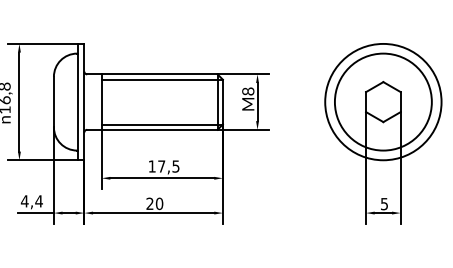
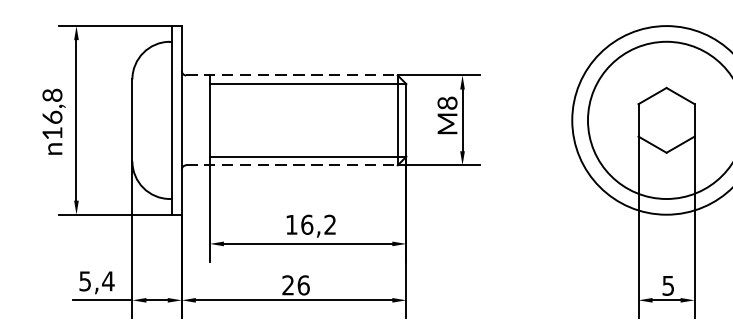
line: (152, 74) -> (292, 75), solid -> dashed
line: (152, 129) -> (292, 164), solid -> dashed
text: (168, 166) -> (318, 224), 17,5 -> 16,2
text: (24, 201) -> (84, 281), 4,4 -> 5,4
text: (159, 203) -> (303, 284), 20 -> 26

